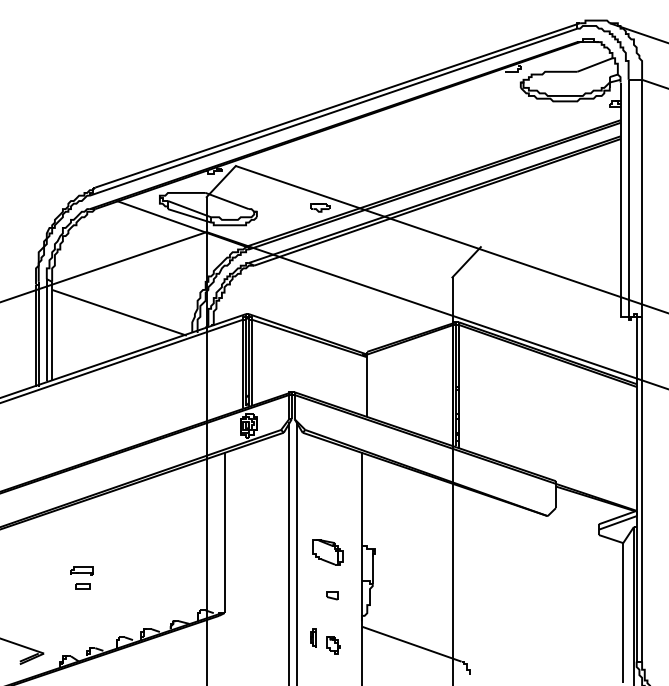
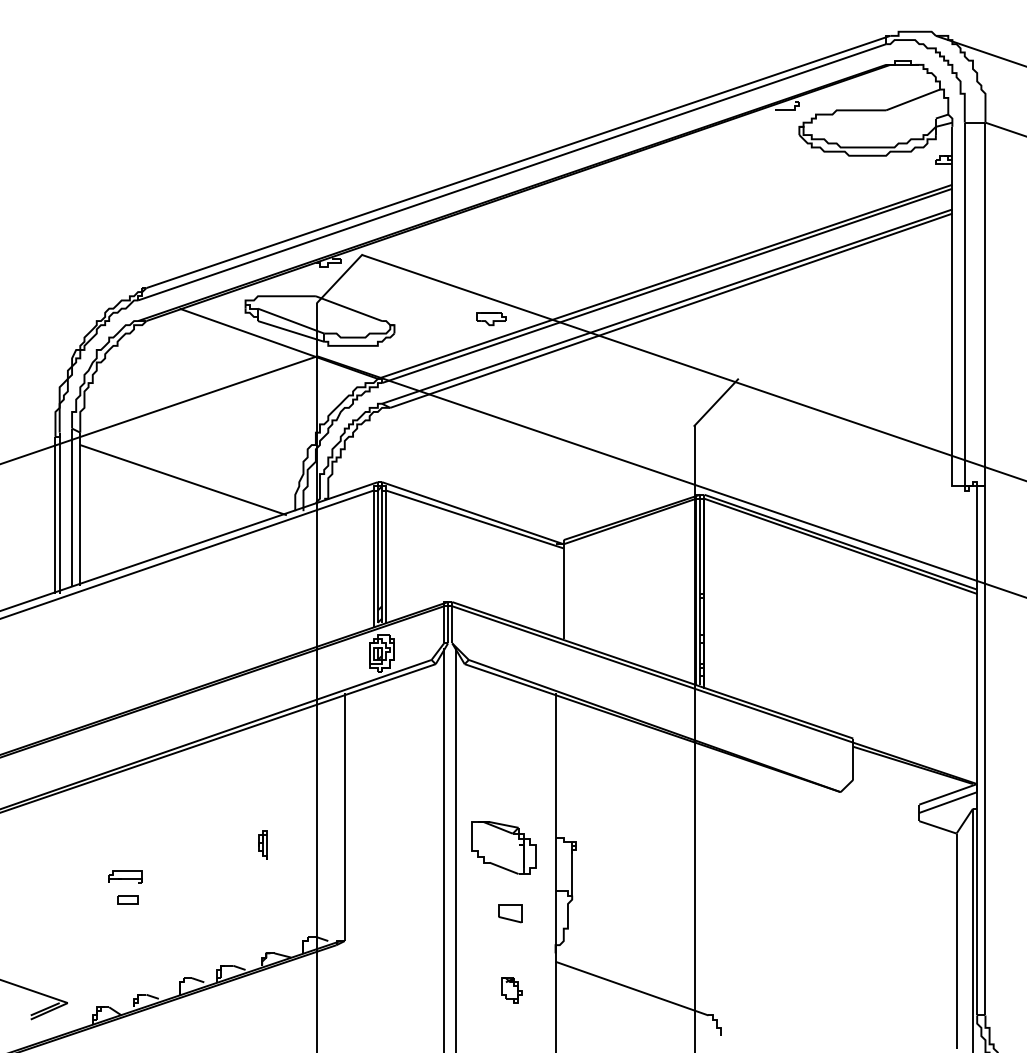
part: (327, 552) -> (502, 847), size x1.4
part: (332, 595) -> (510, 913), size x1.4
part: (313, 637) -> (263, 843), moved

